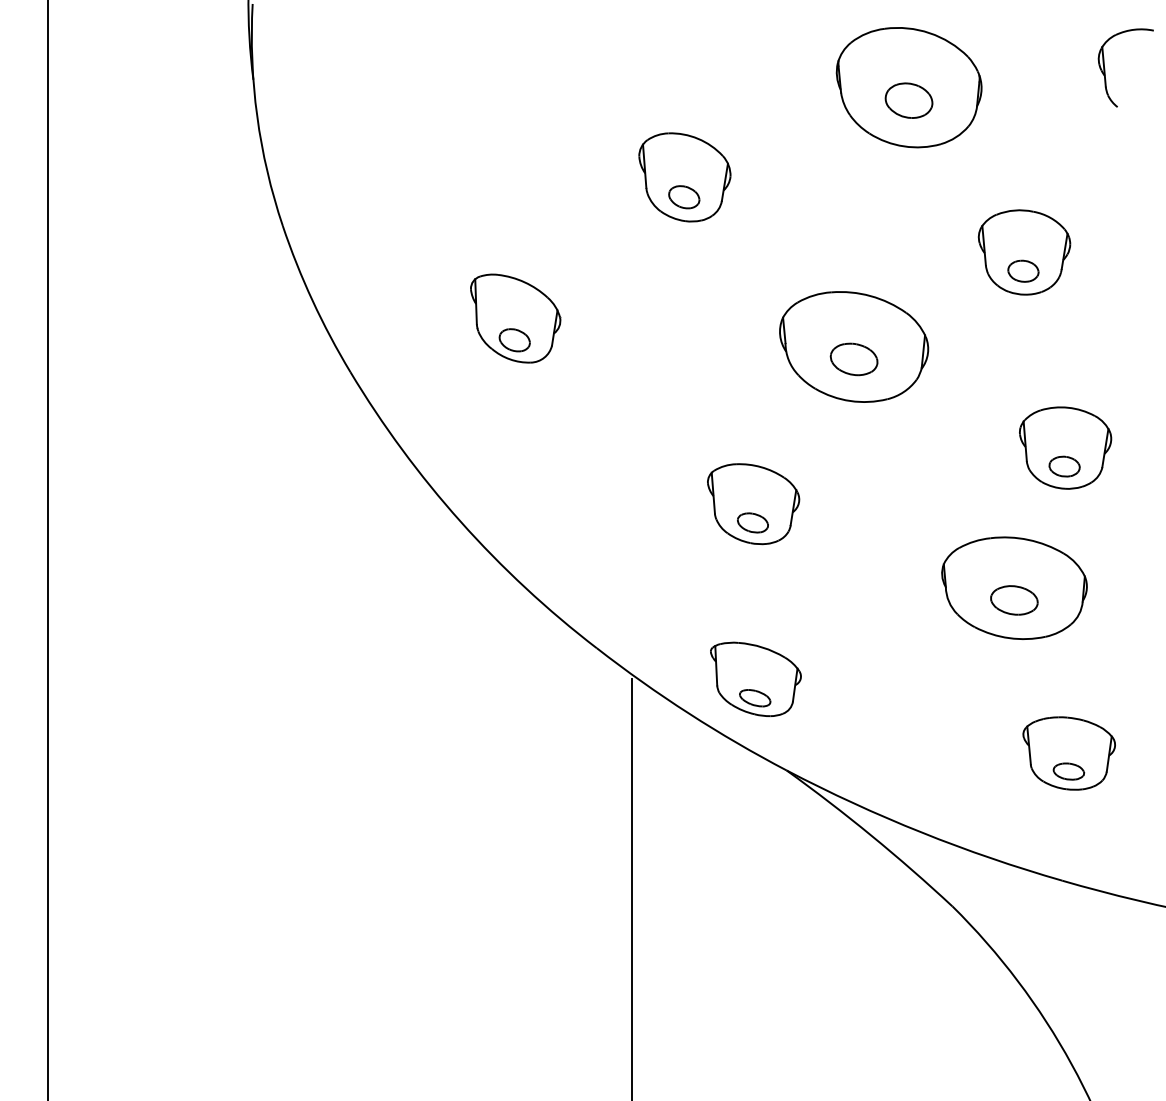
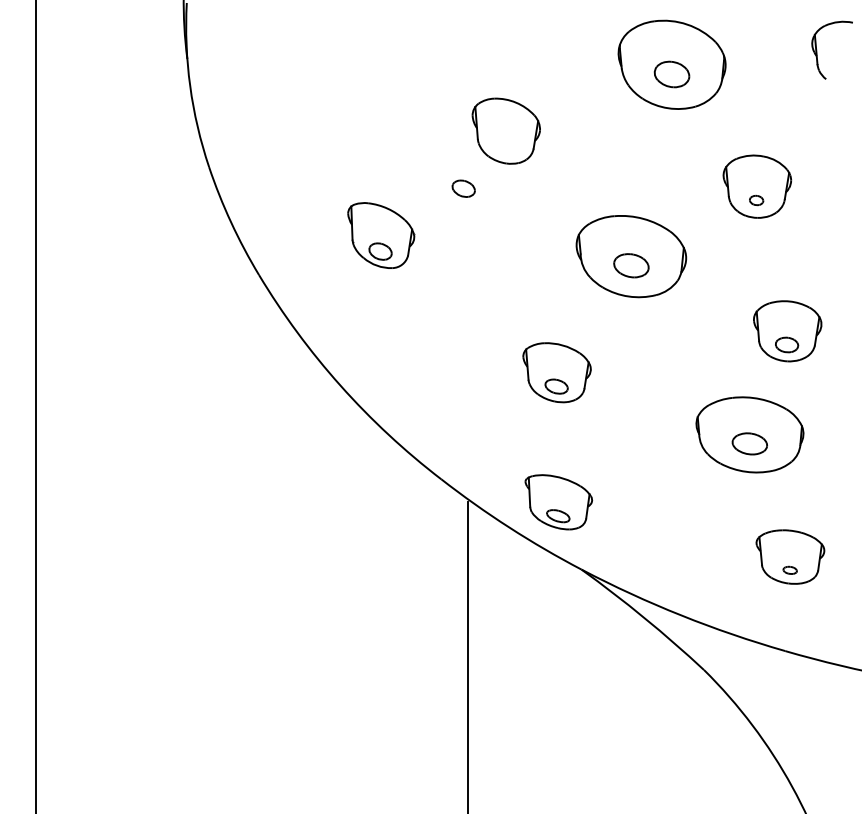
part: (684, 197) -> (463, 188), moved
part: (1023, 270) -> (756, 200), size x0.6
part: (1068, 771) -> (789, 570), size x0.6

